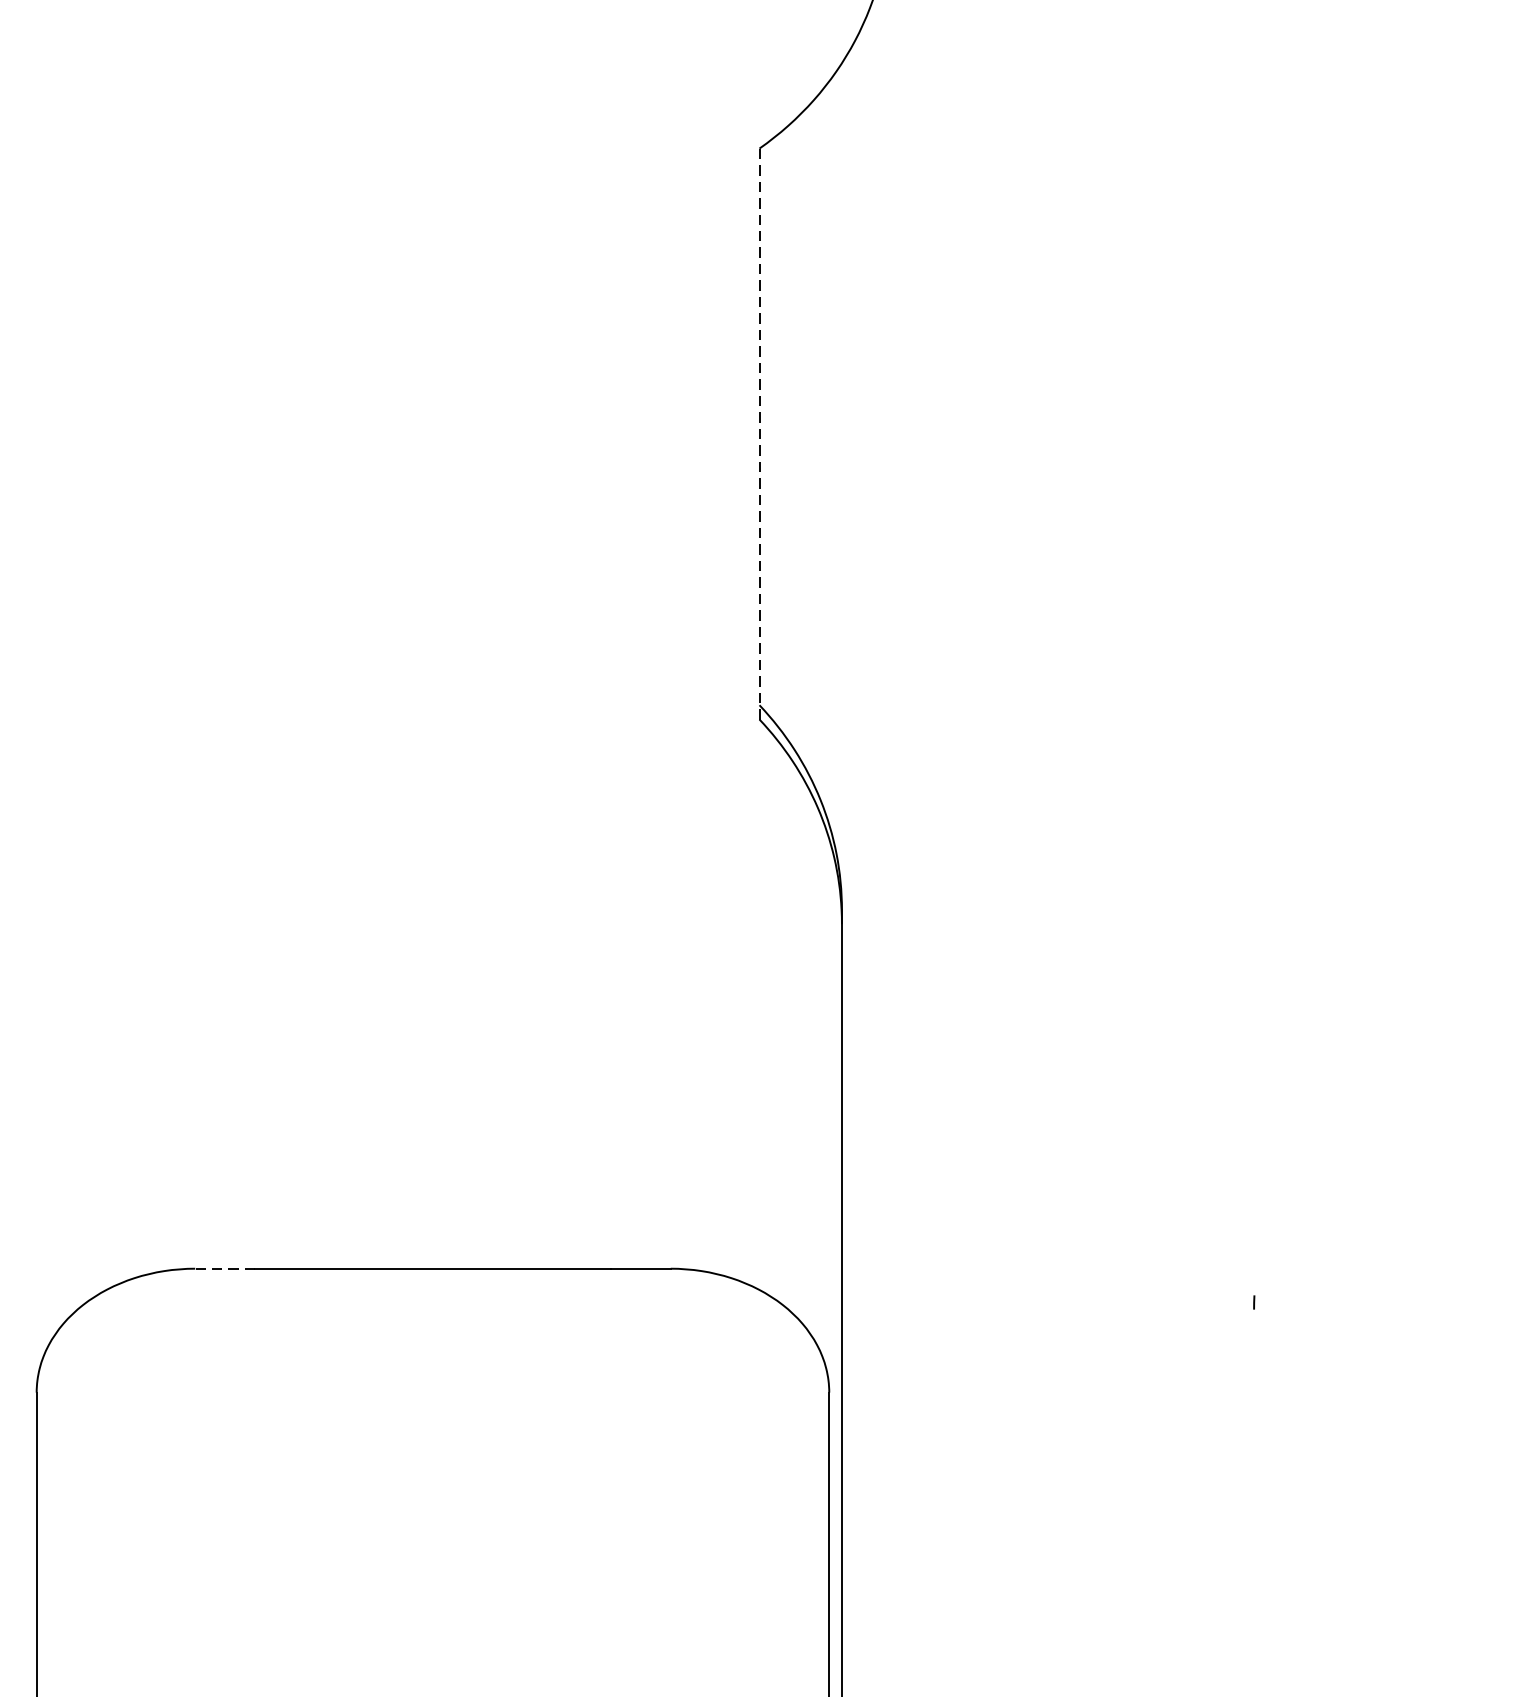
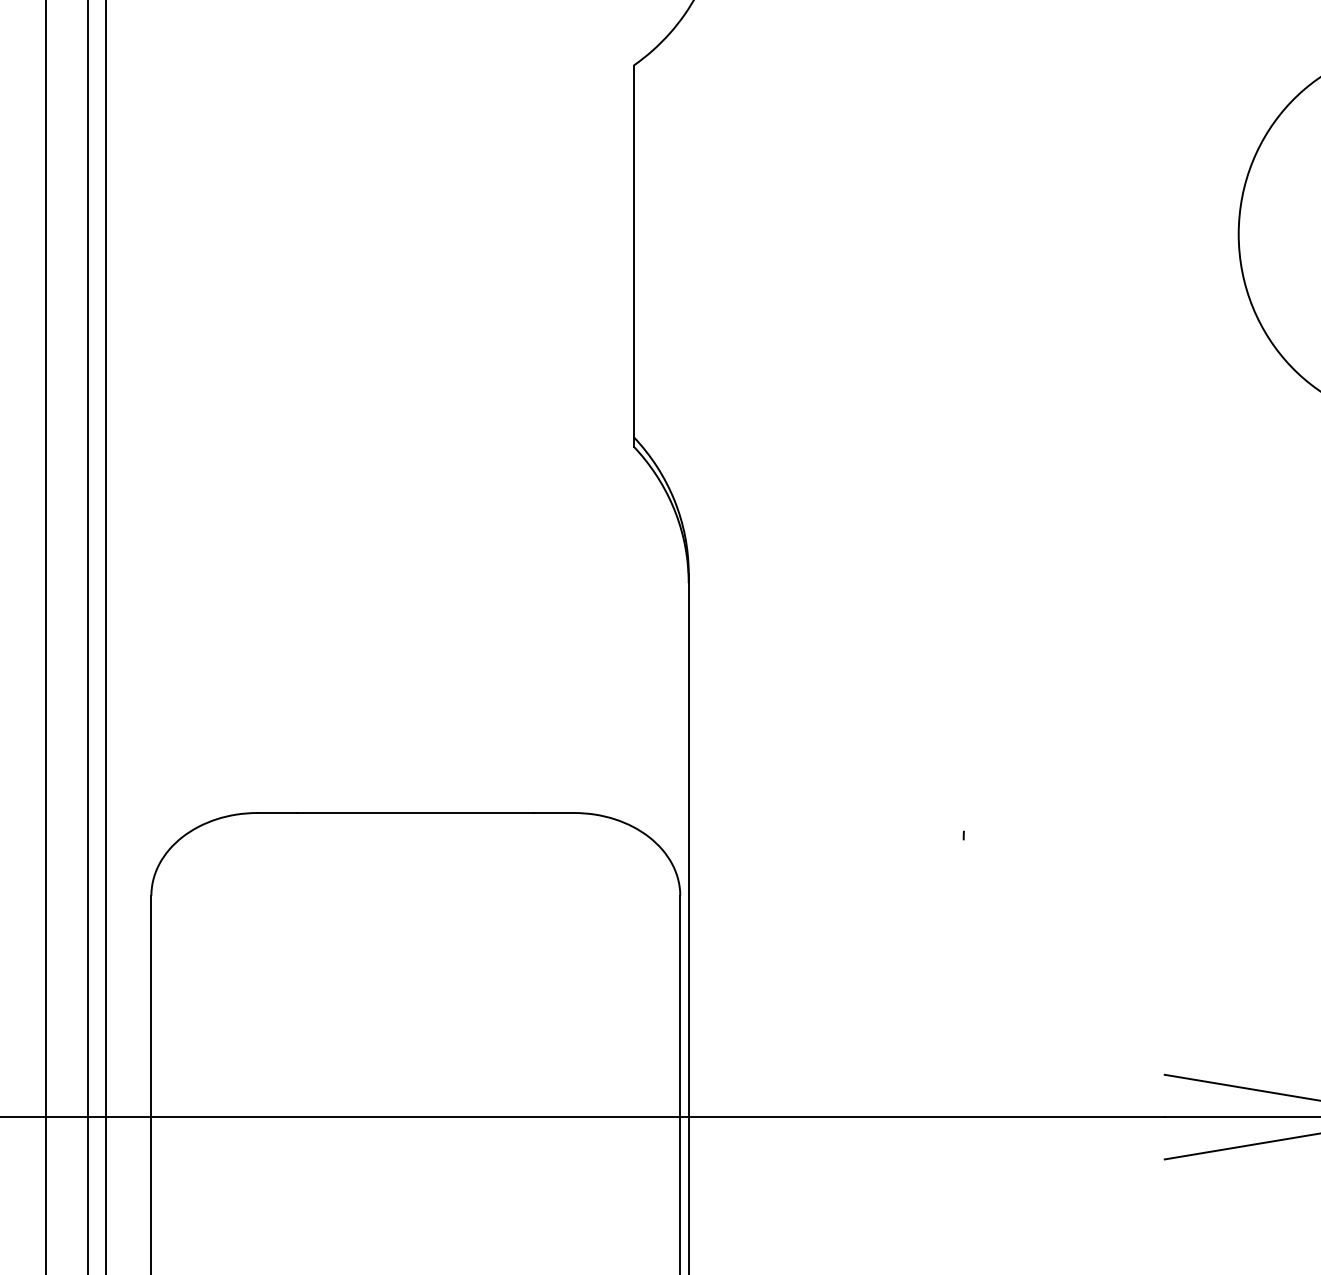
line: (759, 434) -> (633, 256), dashed -> solid
line: (224, 1269) -> (276, 813), dashed -> solid

